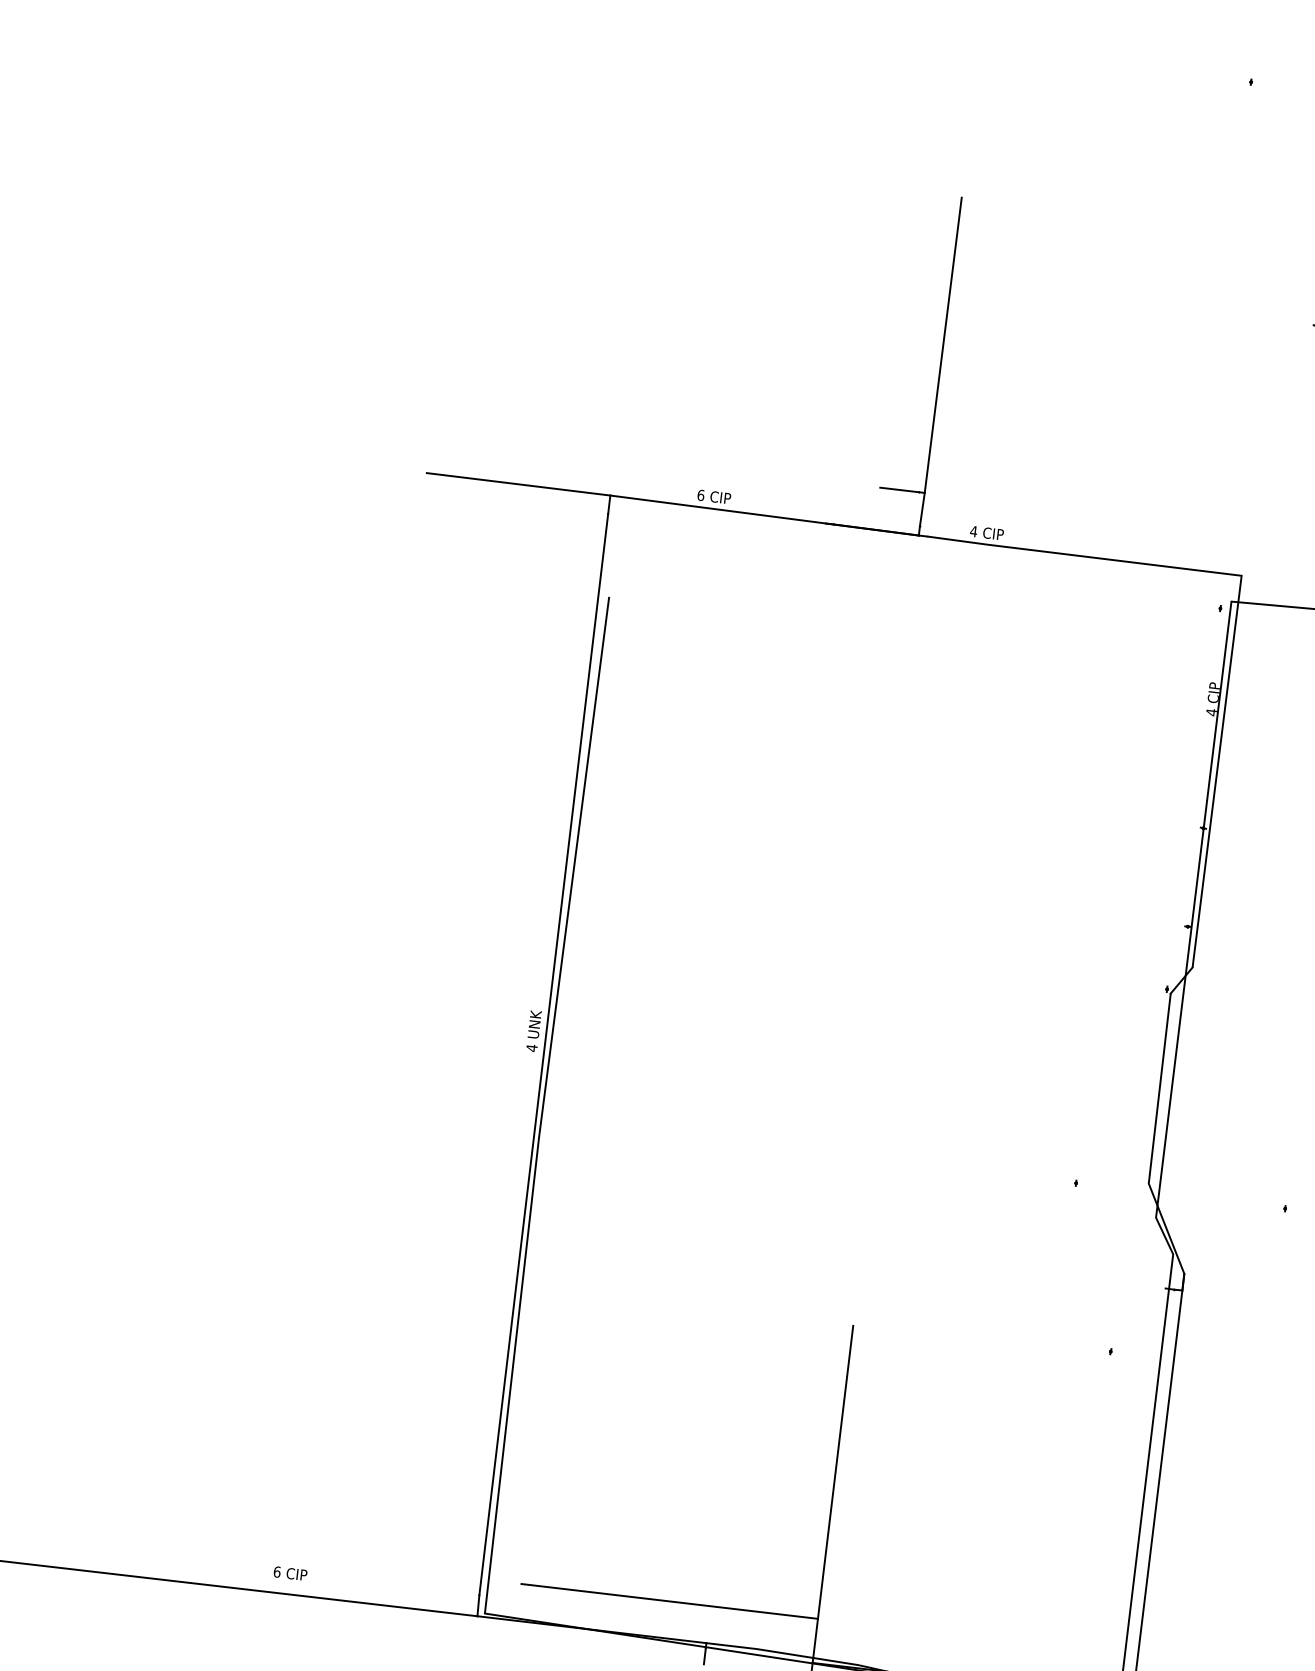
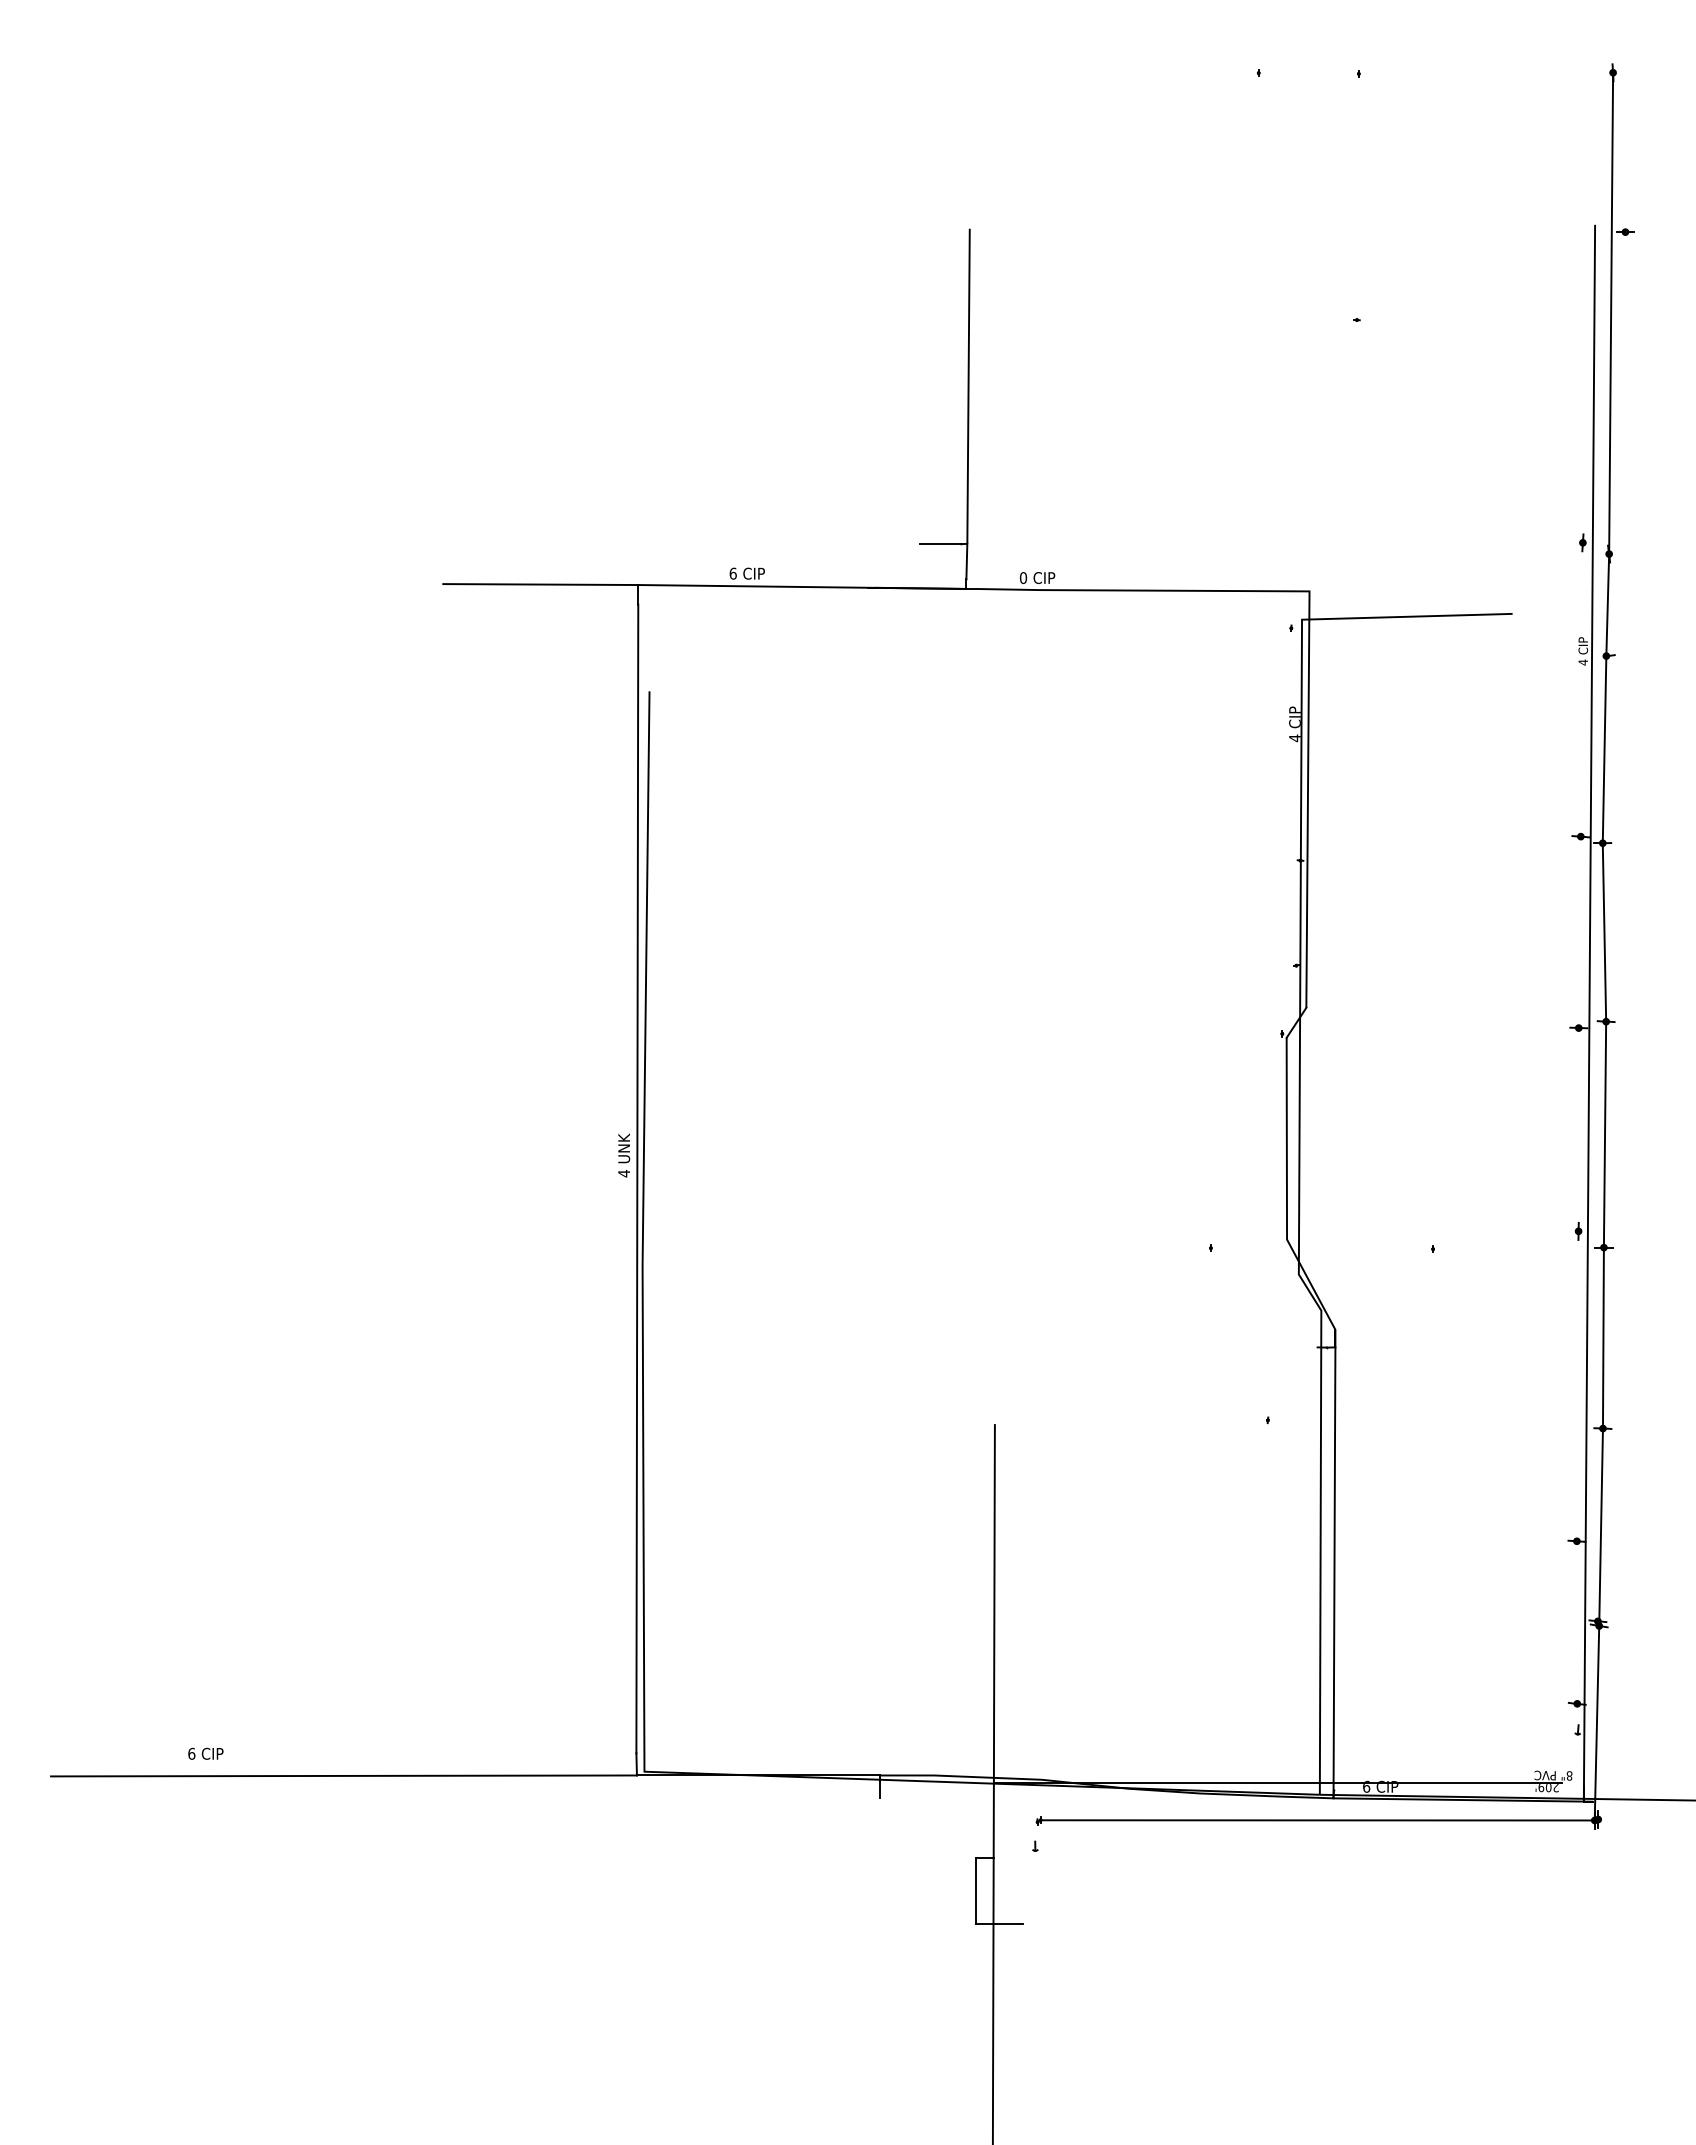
text: (973, 531) -> (1023, 577), 4 -> 0
text: (290, 1573) -> (205, 1753), moved
line: (669, 1601) -> (836, 1736), removed

